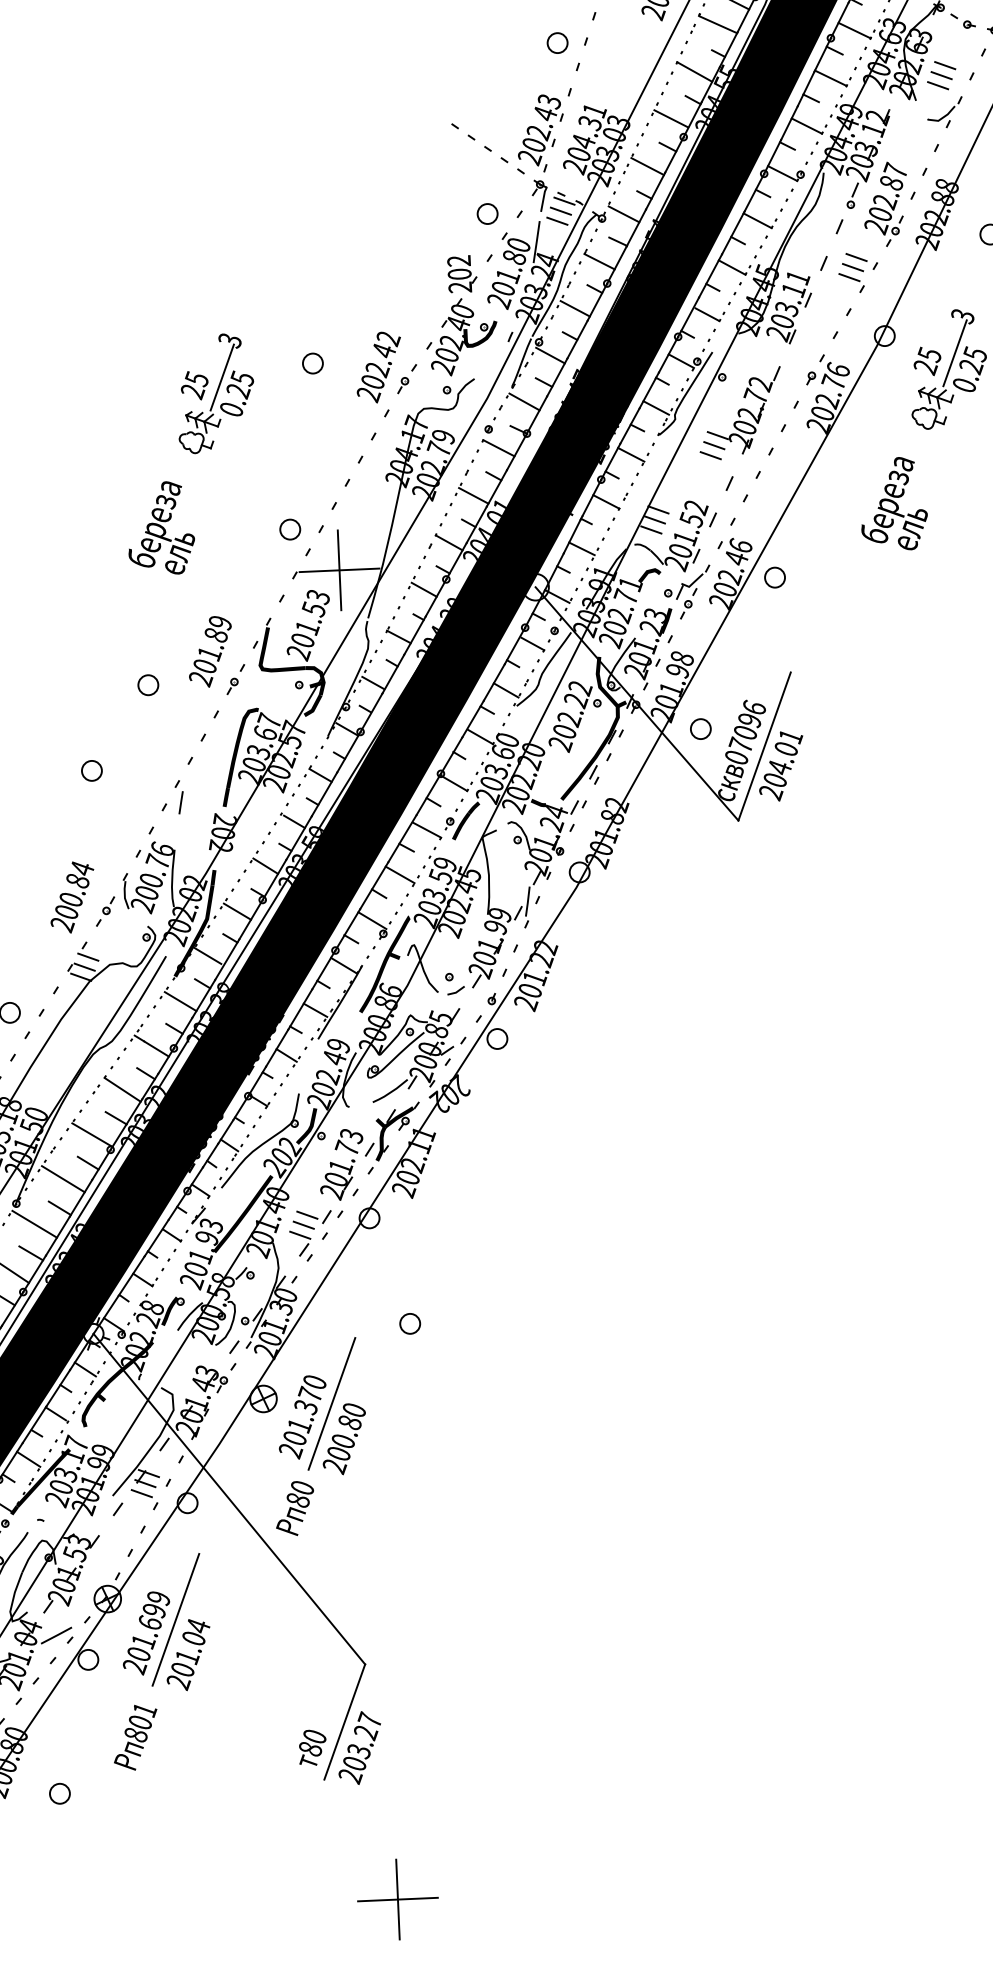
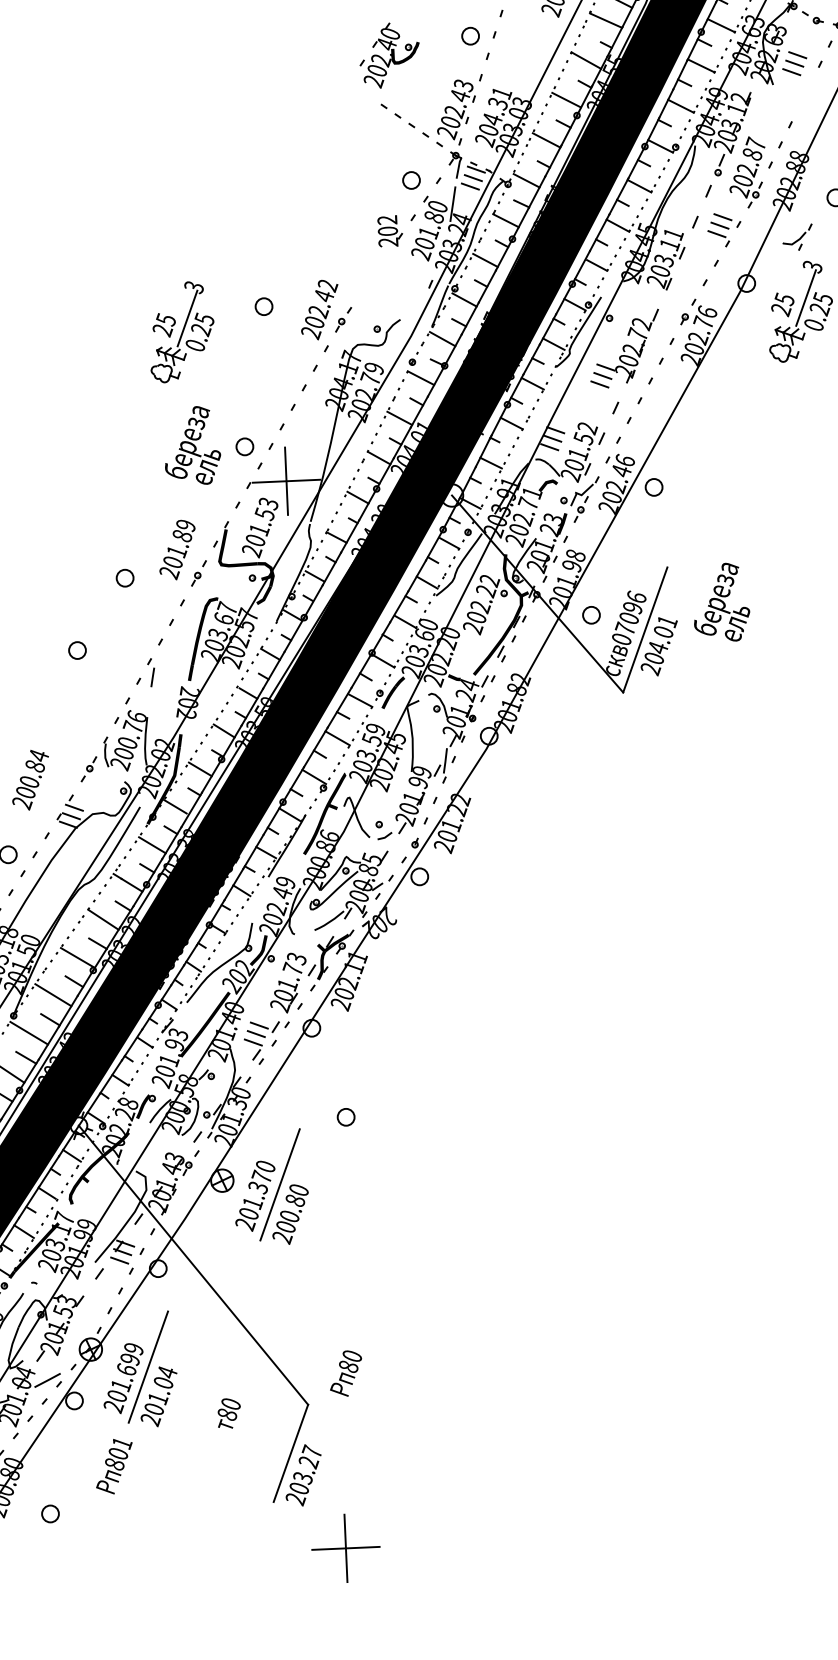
part: (944, 112) -> (797, 237), moved
part: (461, 337) -> (389, 55), moved
text: (894, 503) -> (722, 602), moved
text: (161, 527) -> (192, 445), moved
text: (72, 897) -> (30, 780), moved
text: (295, 1508) -> (346, 1373), moved
text: (312, 1747) -> (229, 1413), moved
part: (397, 1899) -> (345, 1548), moved

